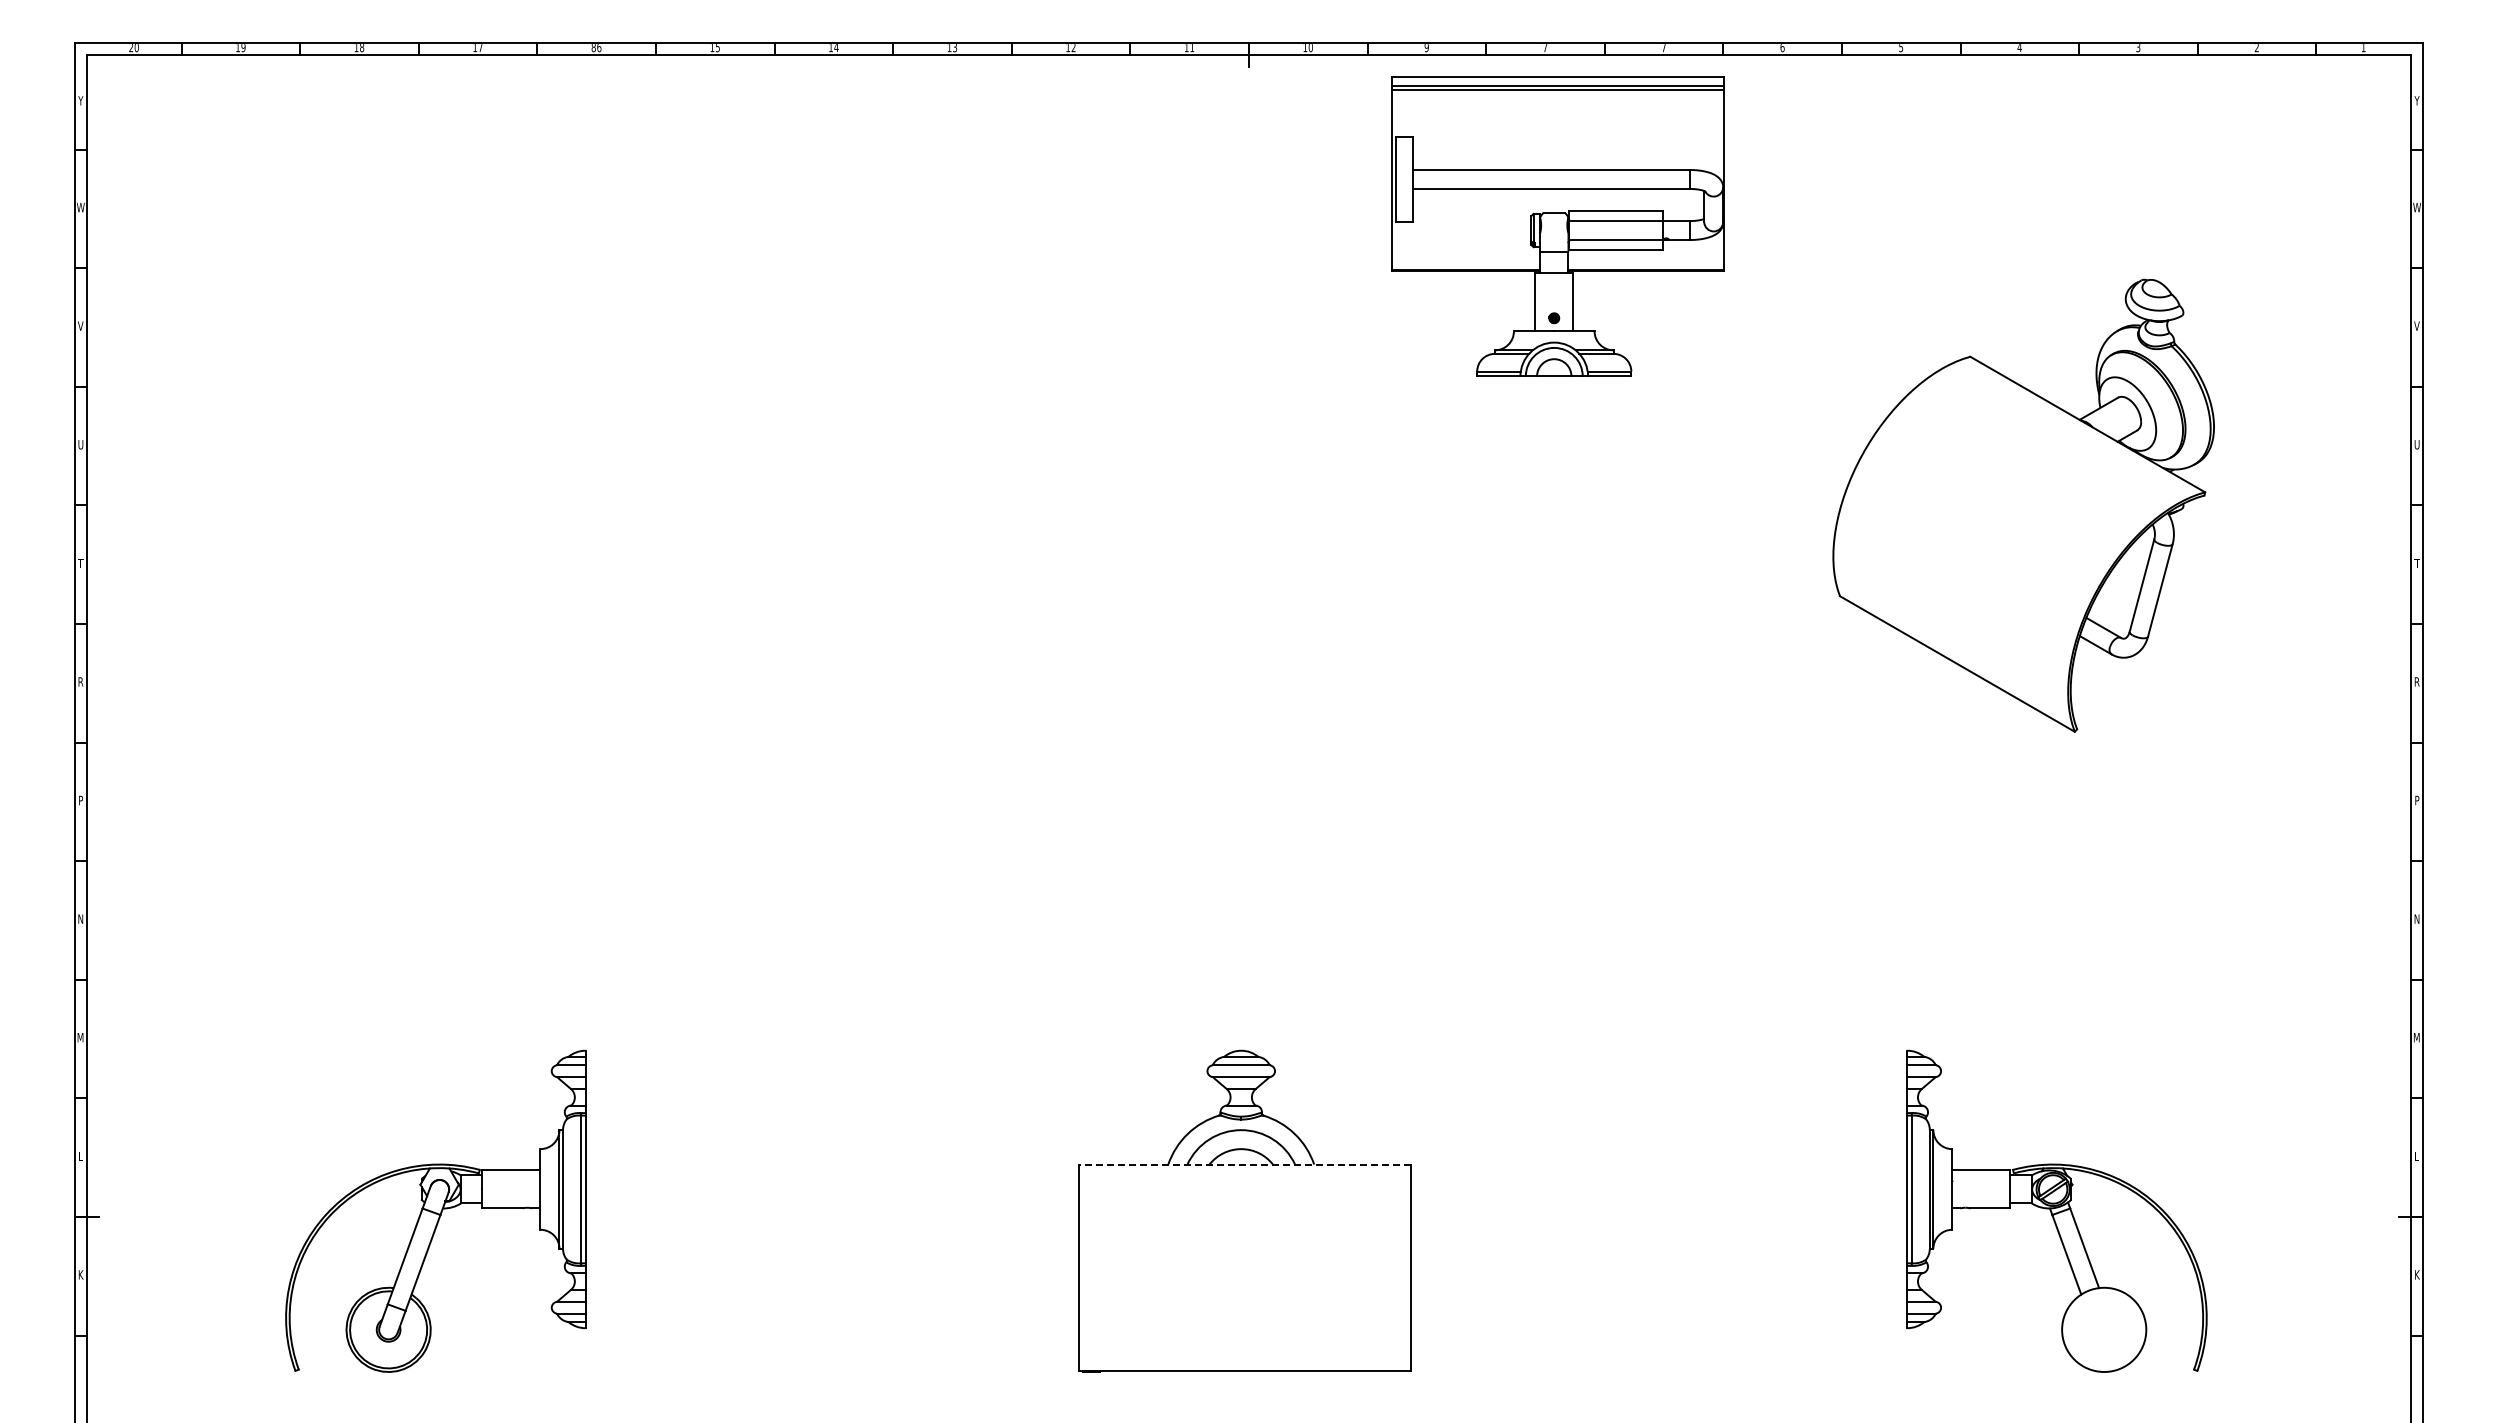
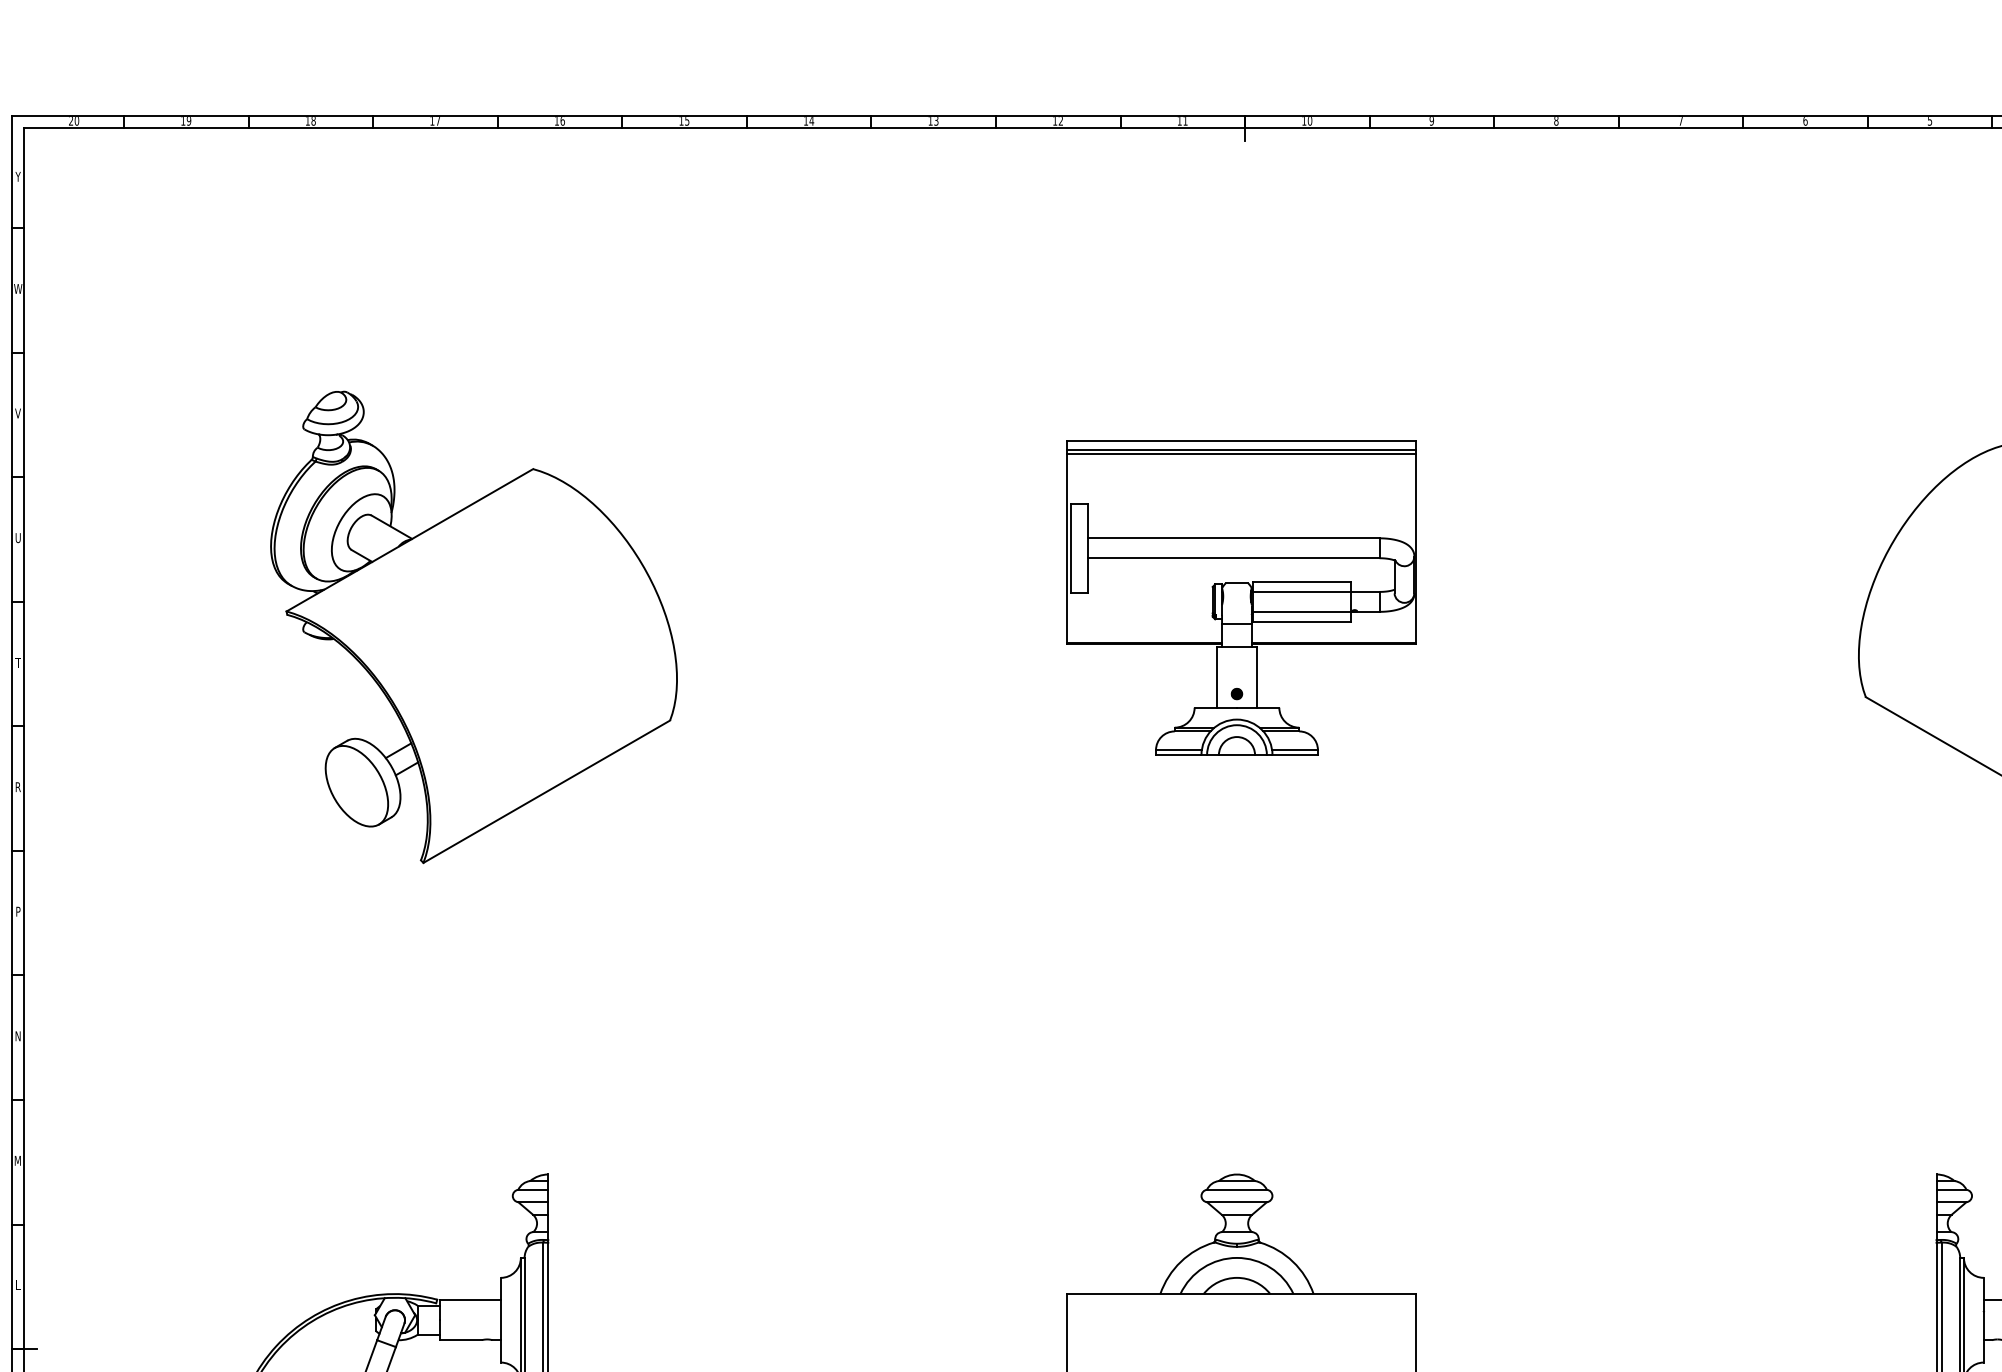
text: (593, 48) -> (556, 121), 86 -> 16
text: (1545, 48) -> (1556, 121), 7 -> 8
part: (1557, 226) -> (1240, 597), moved
part: (514, 529) -> (473, 627), added
line: (1244, 1164) -> (1240, 1294), dashed -> solid

